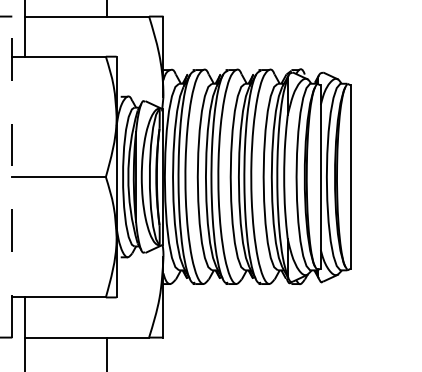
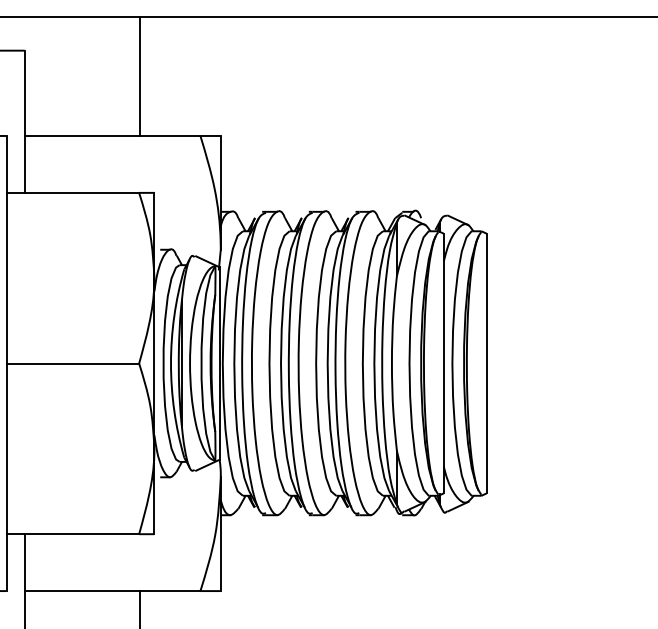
line: (12, 177) -> (6, 363), dashed -> solid

